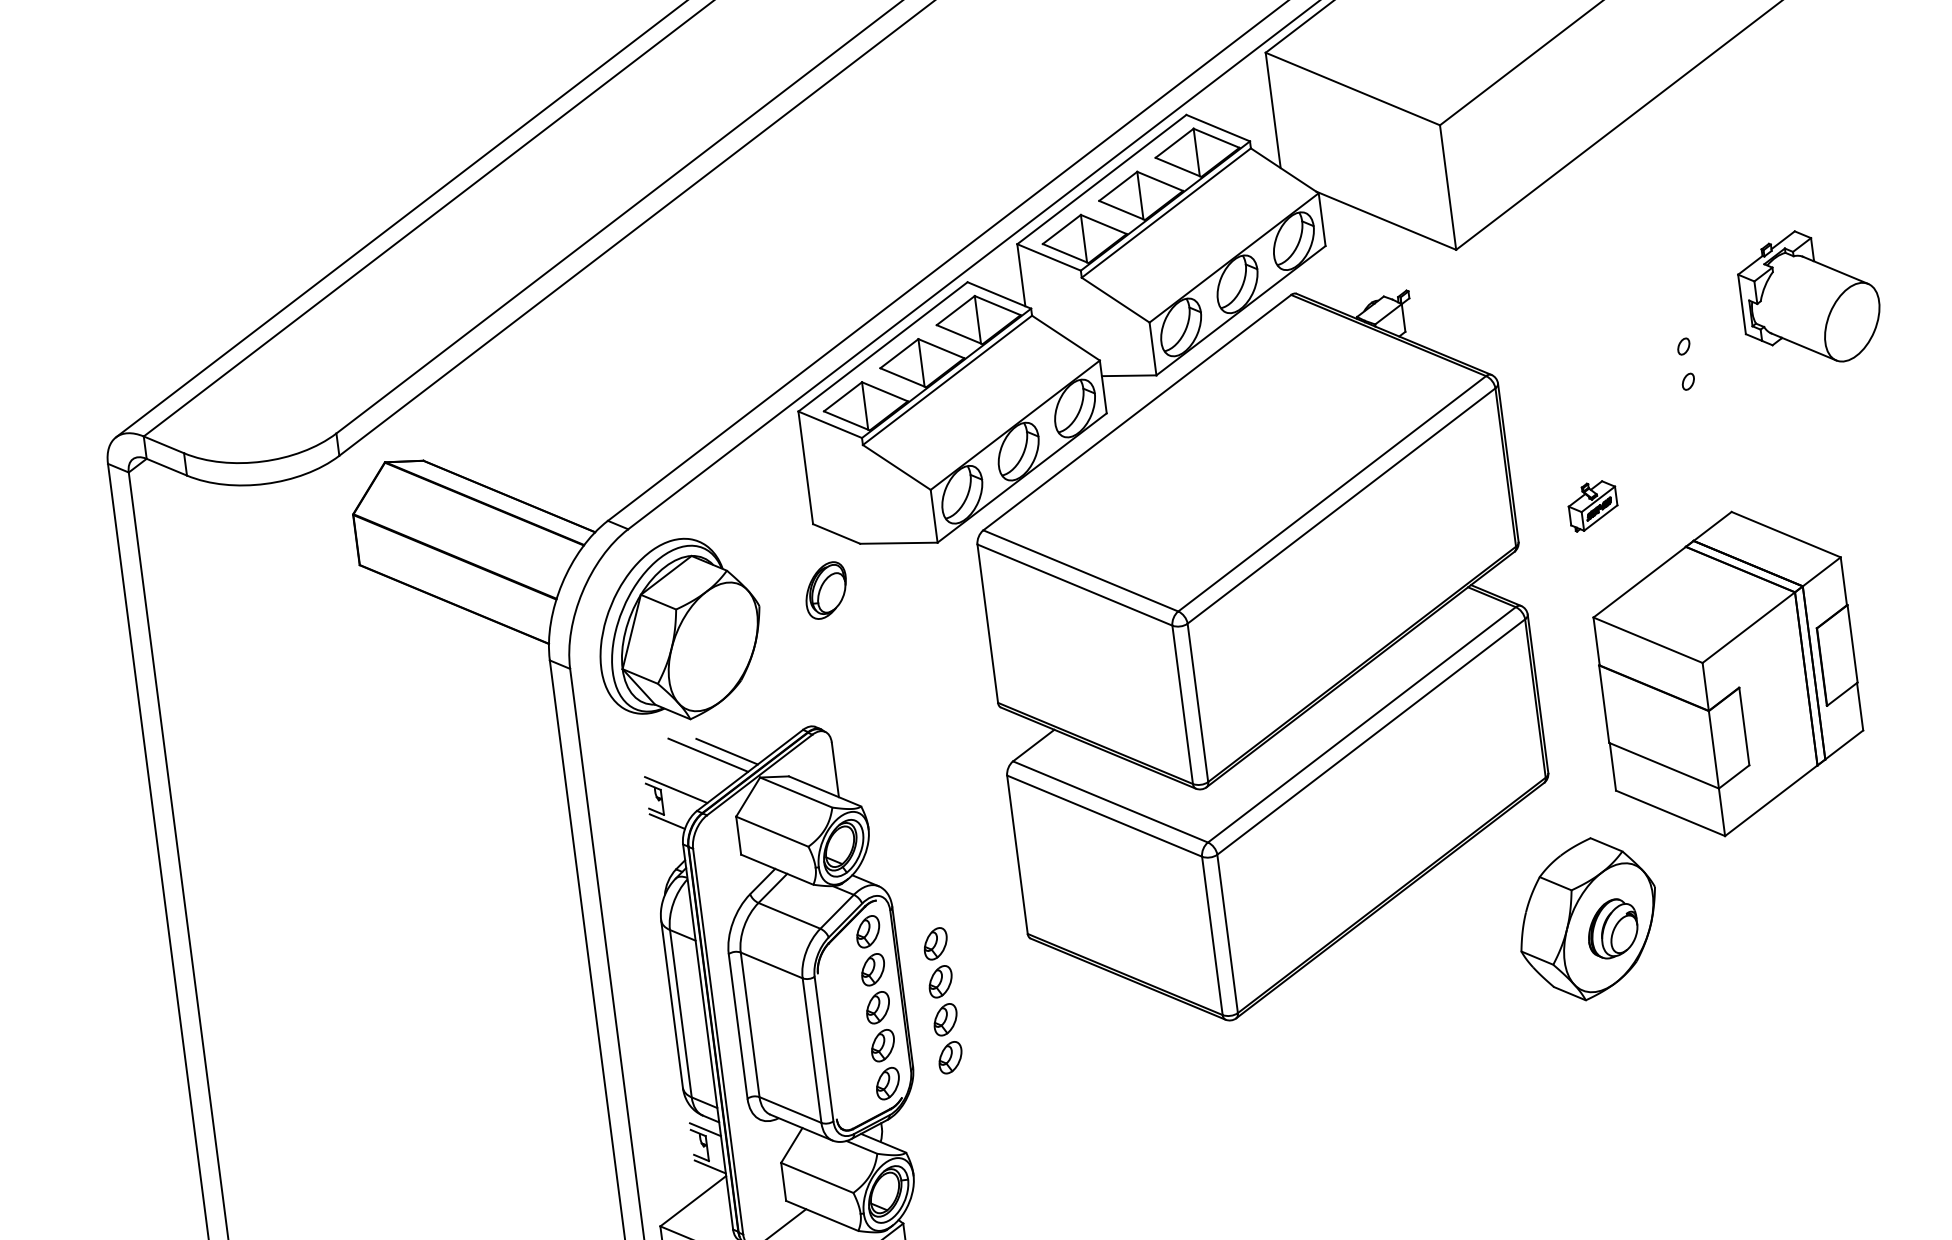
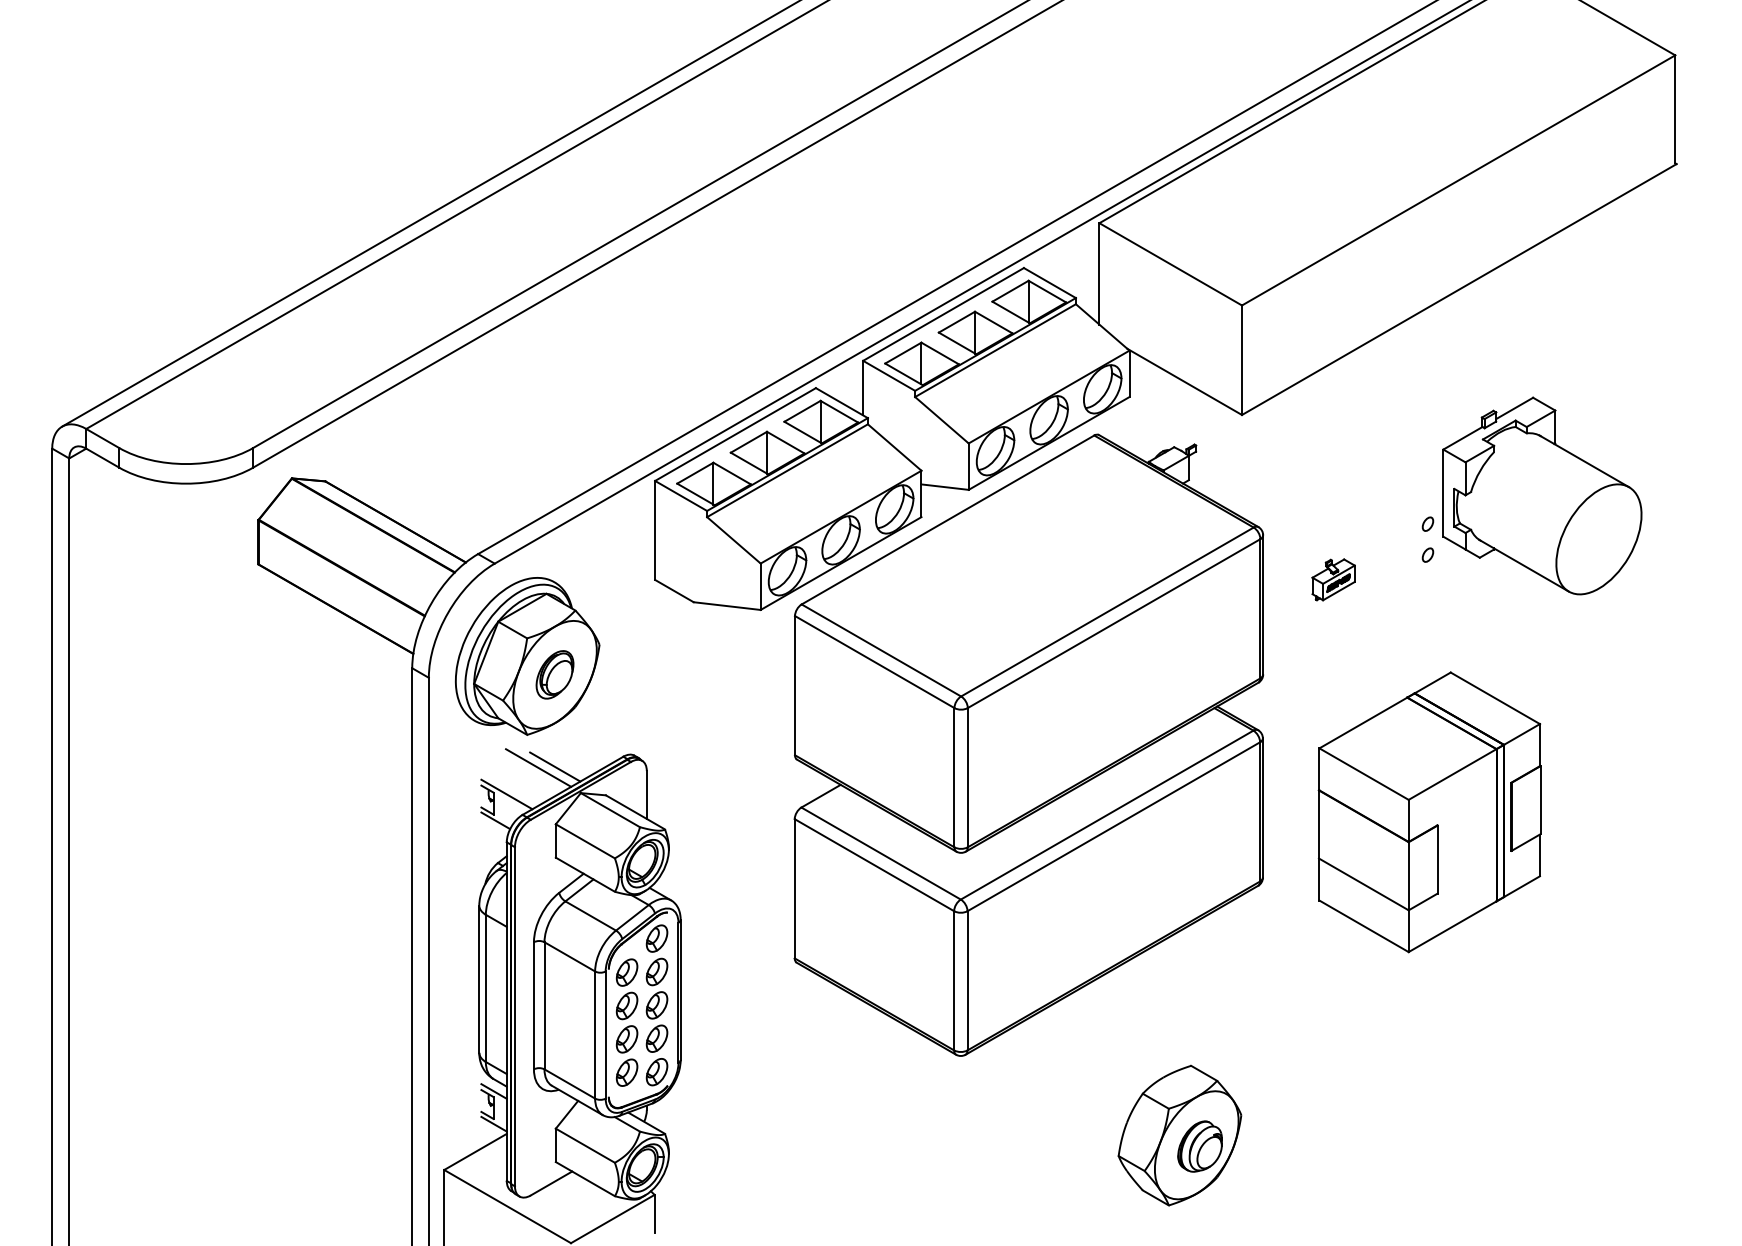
part: (1809, 297) -> (1542, 495), size x1.67
part: (1592, 505) -> (1333, 579), moved
part: (825, 590) -> (554, 674), moved
part: (1587, 919) -> (1179, 1135), moved
part: (942, 1000) -> (626, 1022), moved

